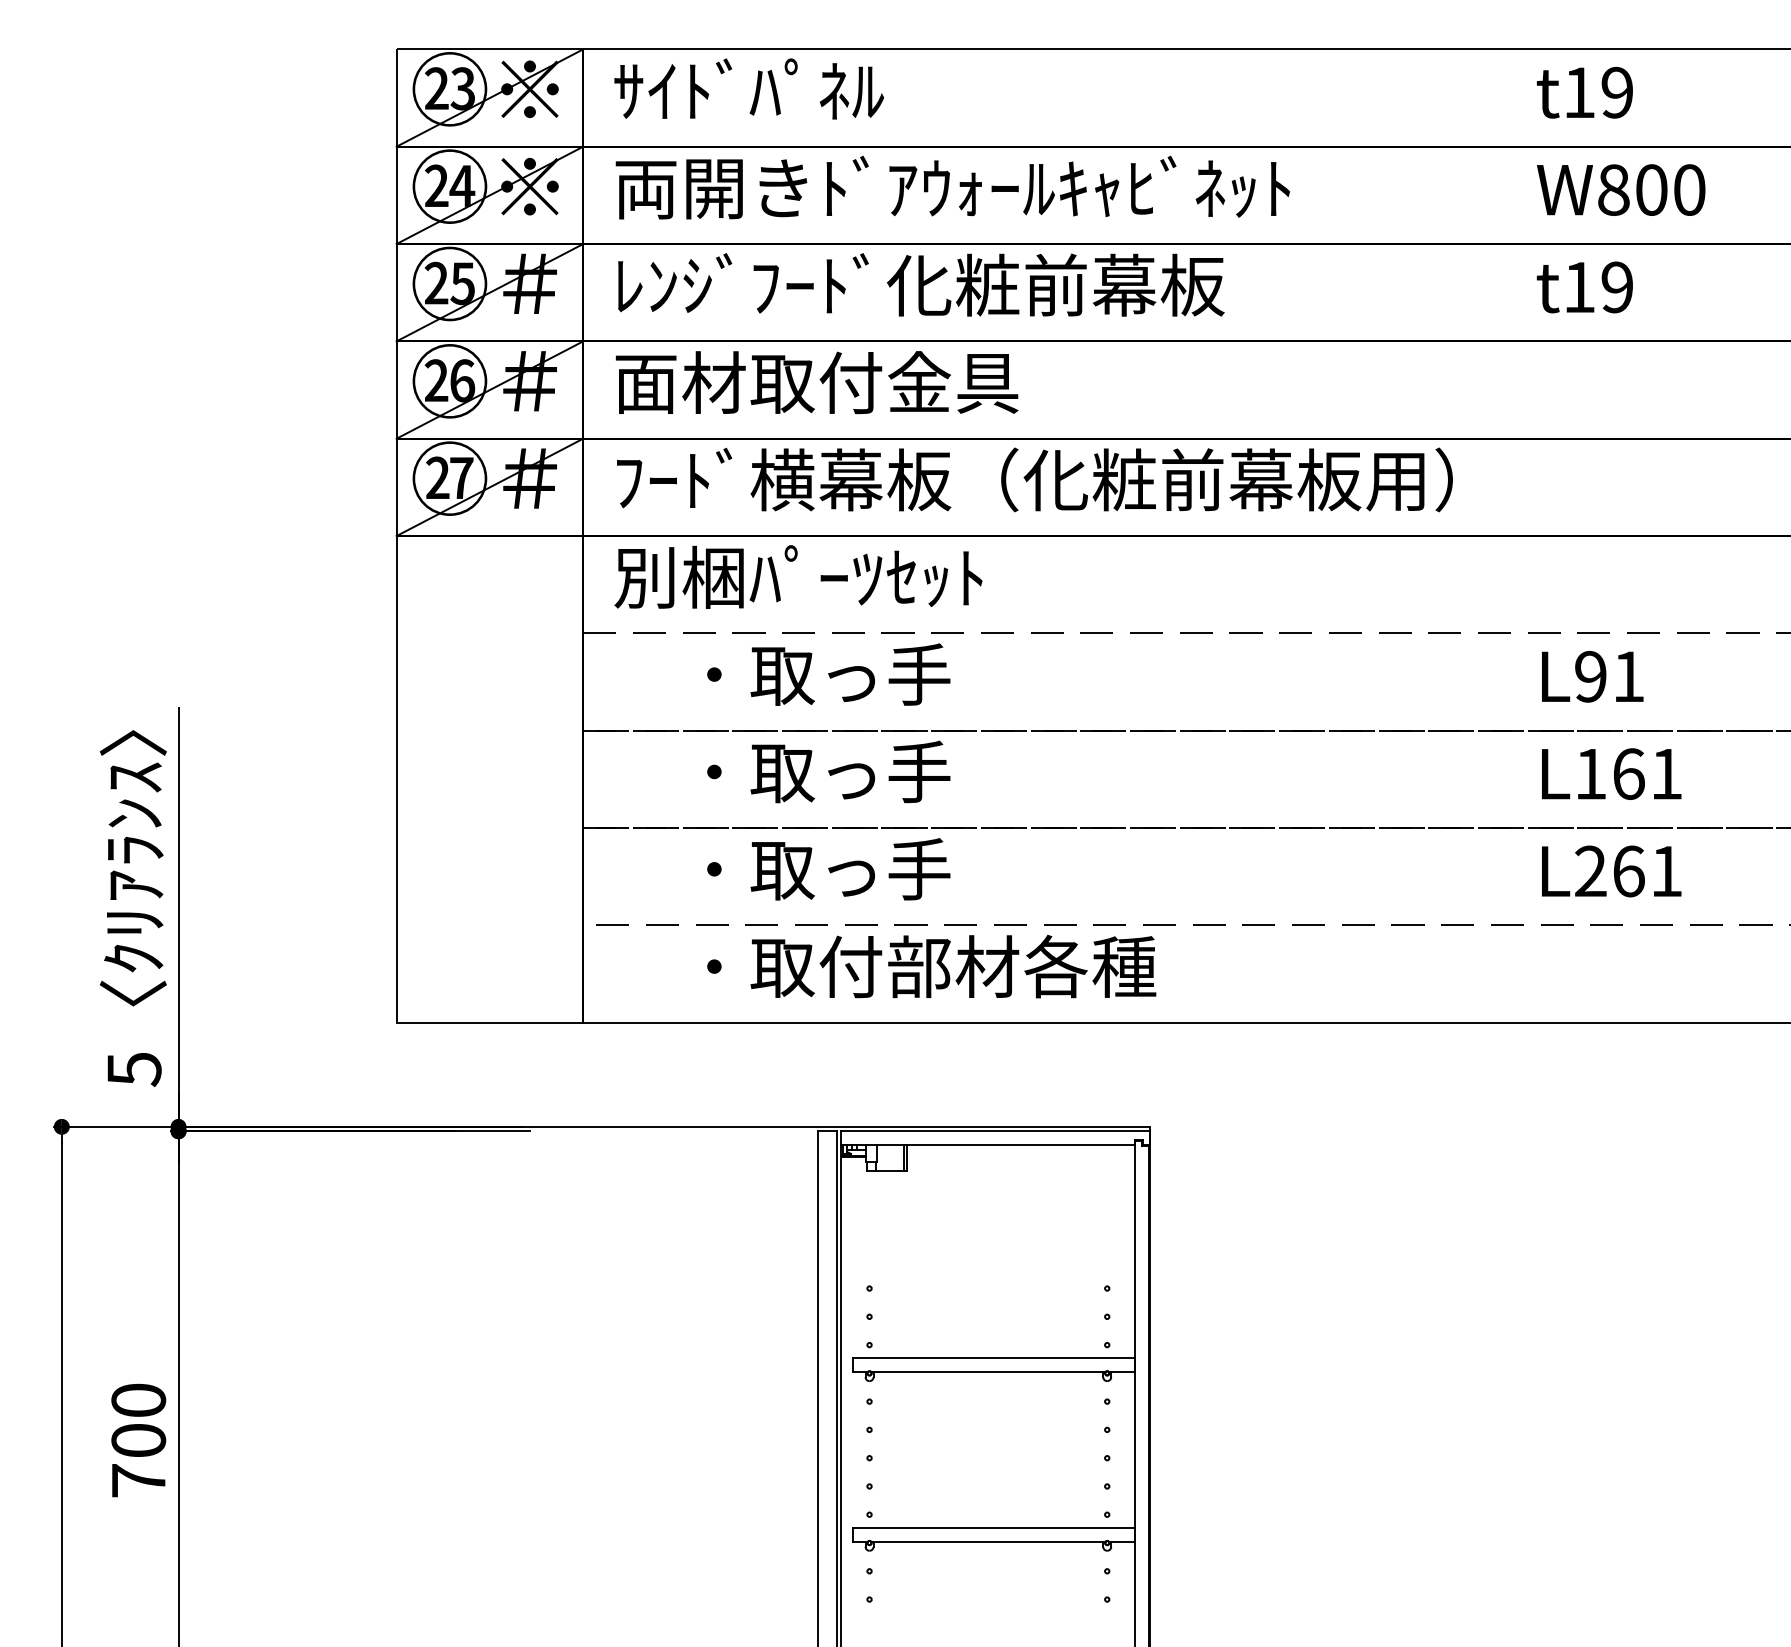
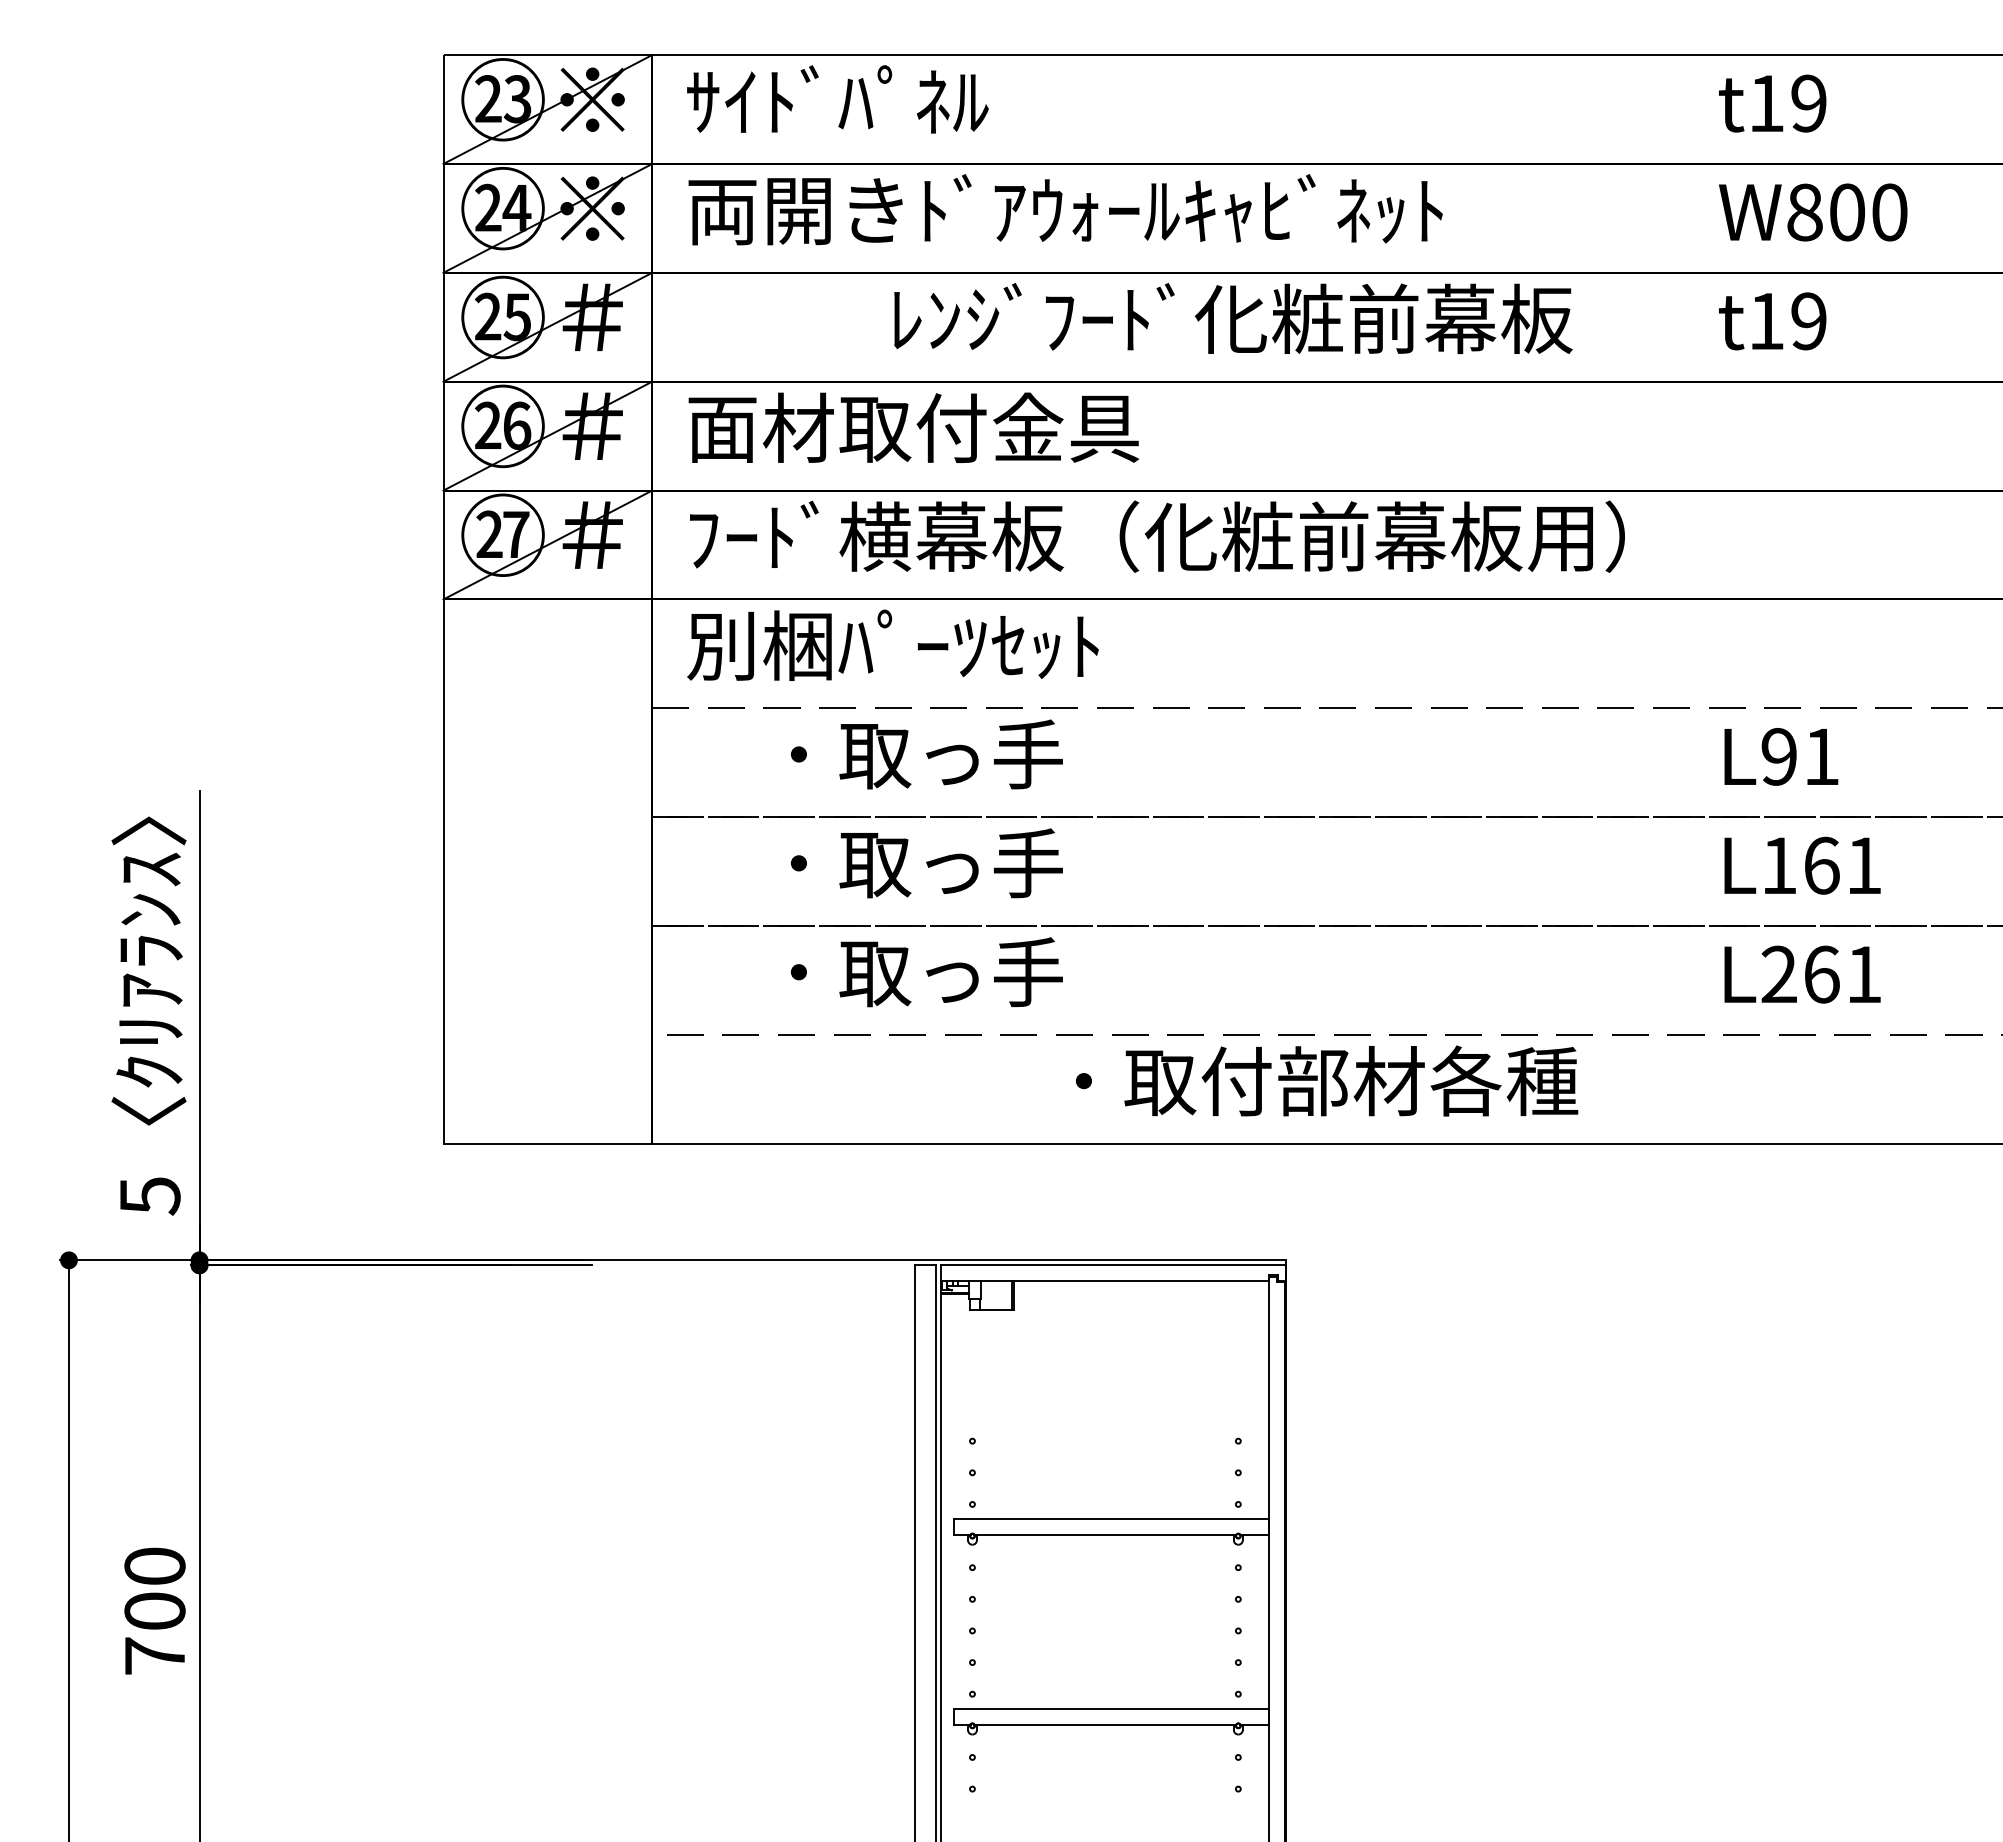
text: (921, 284) -> (1233, 318), moved
text: (932, 966) -> (1327, 1080), moved

